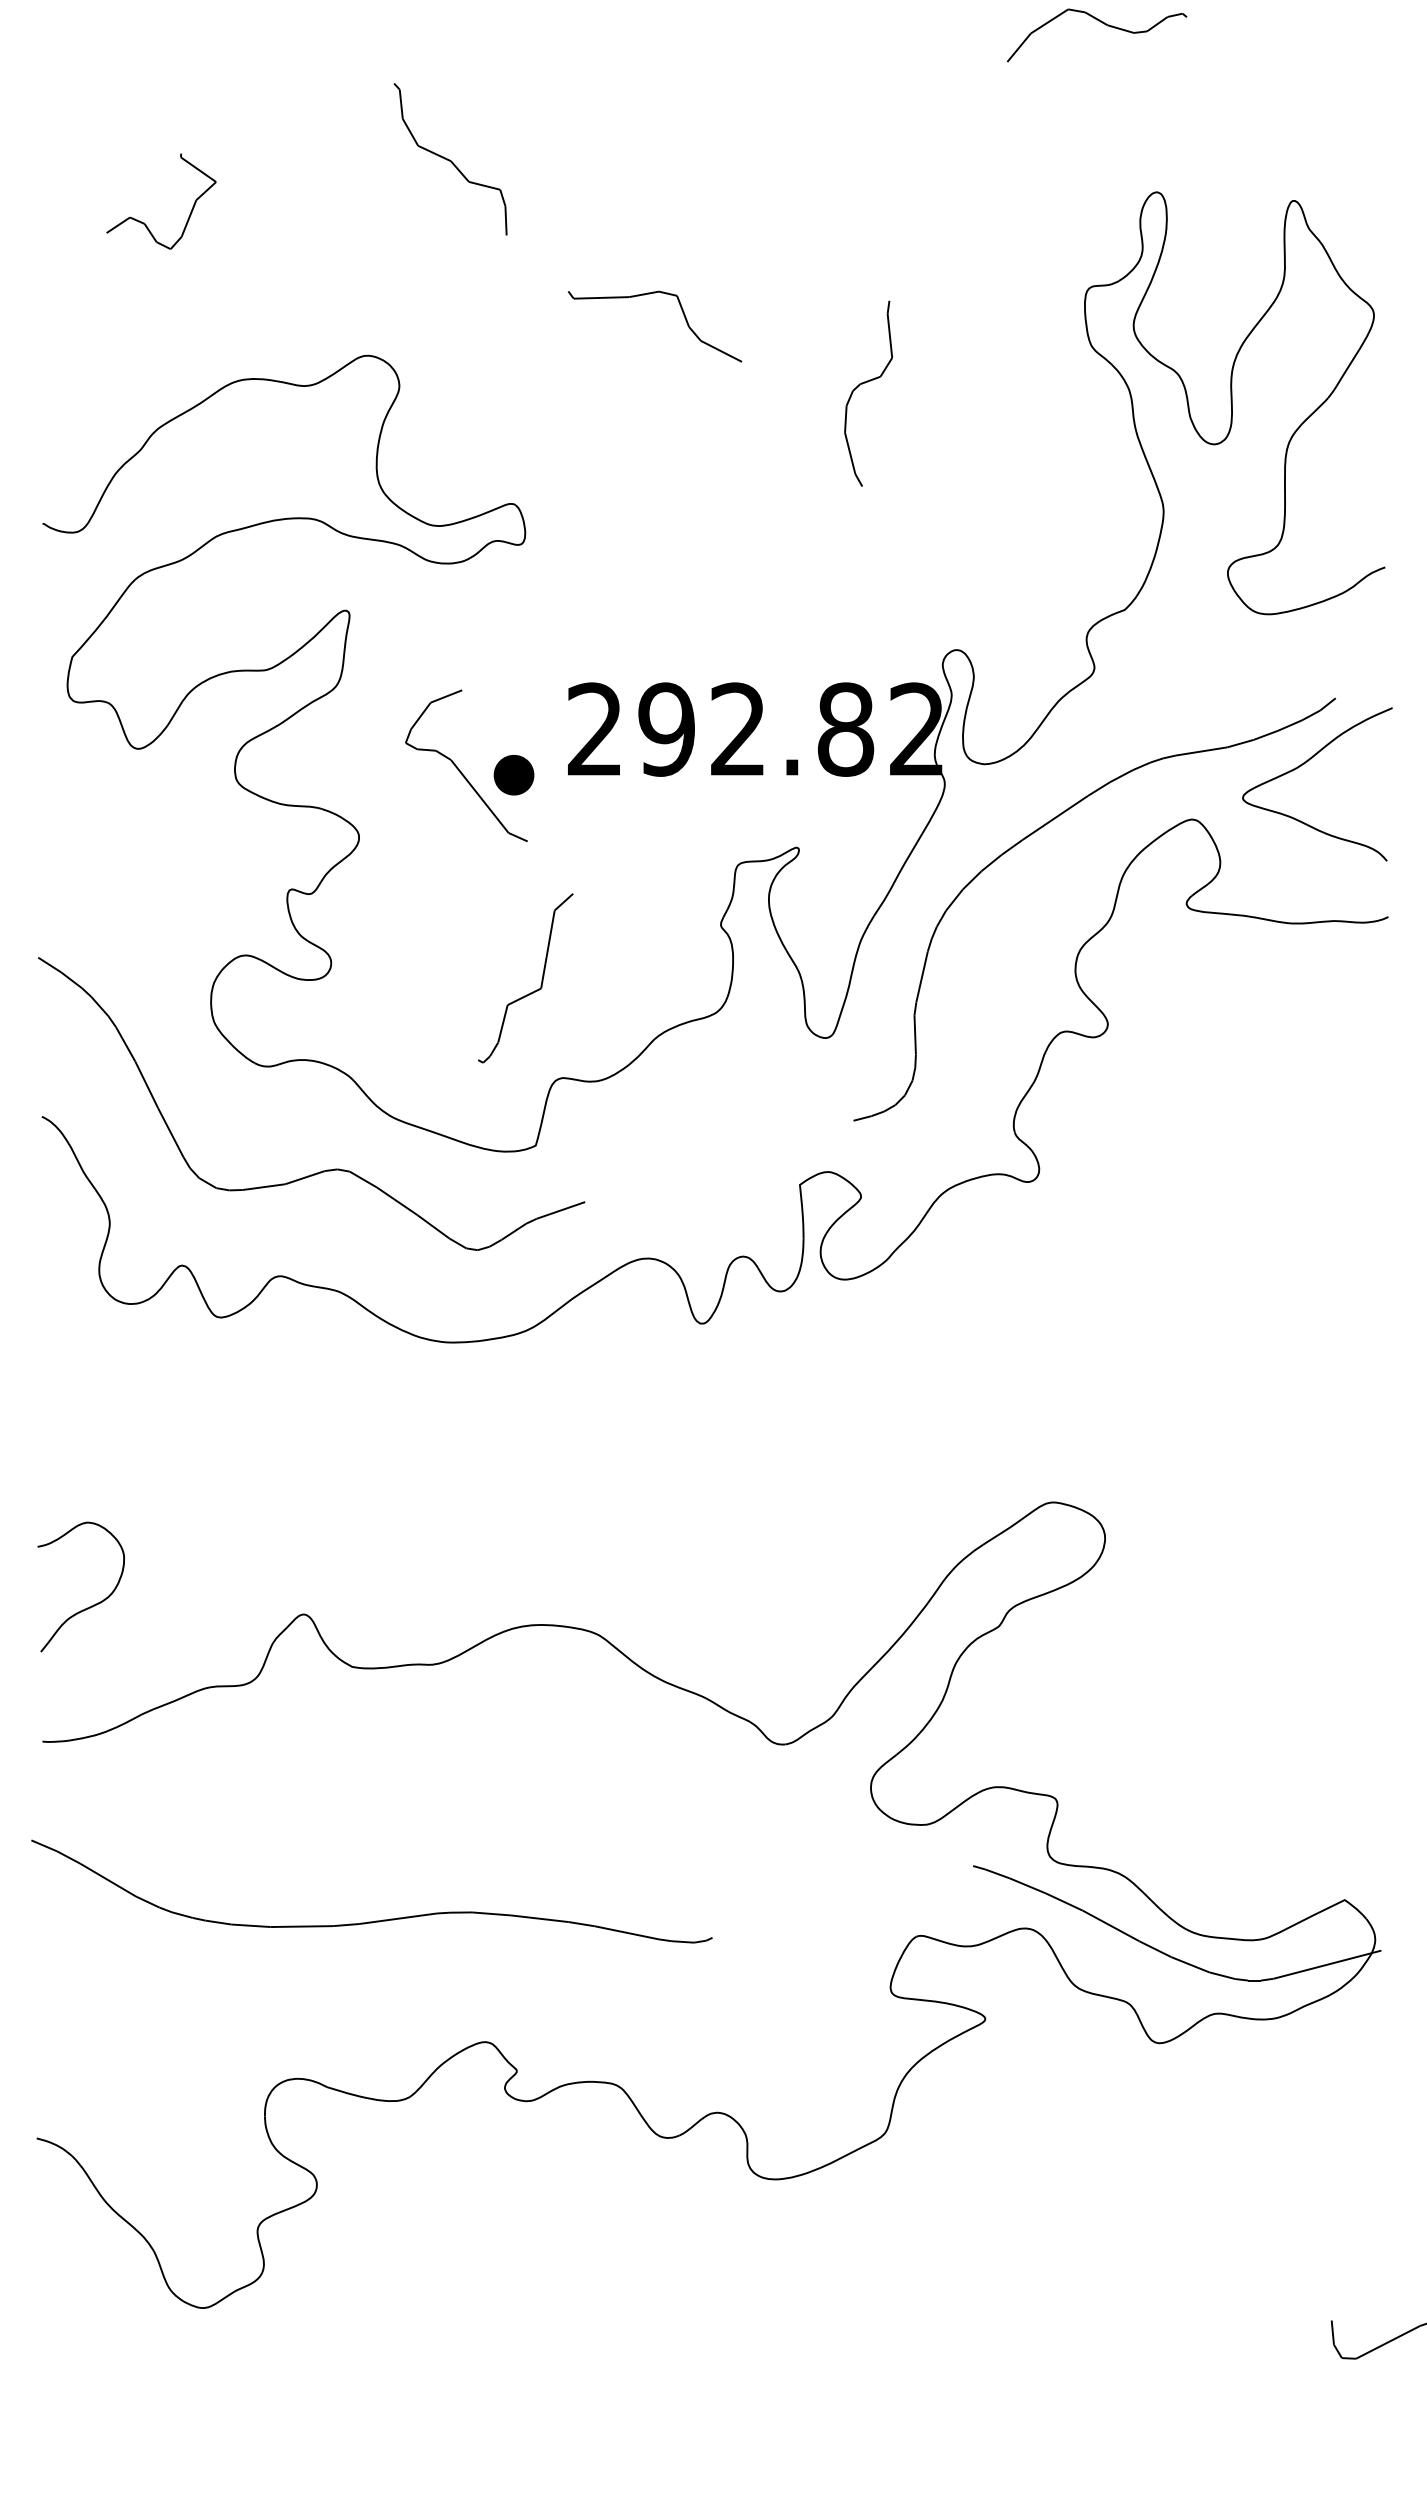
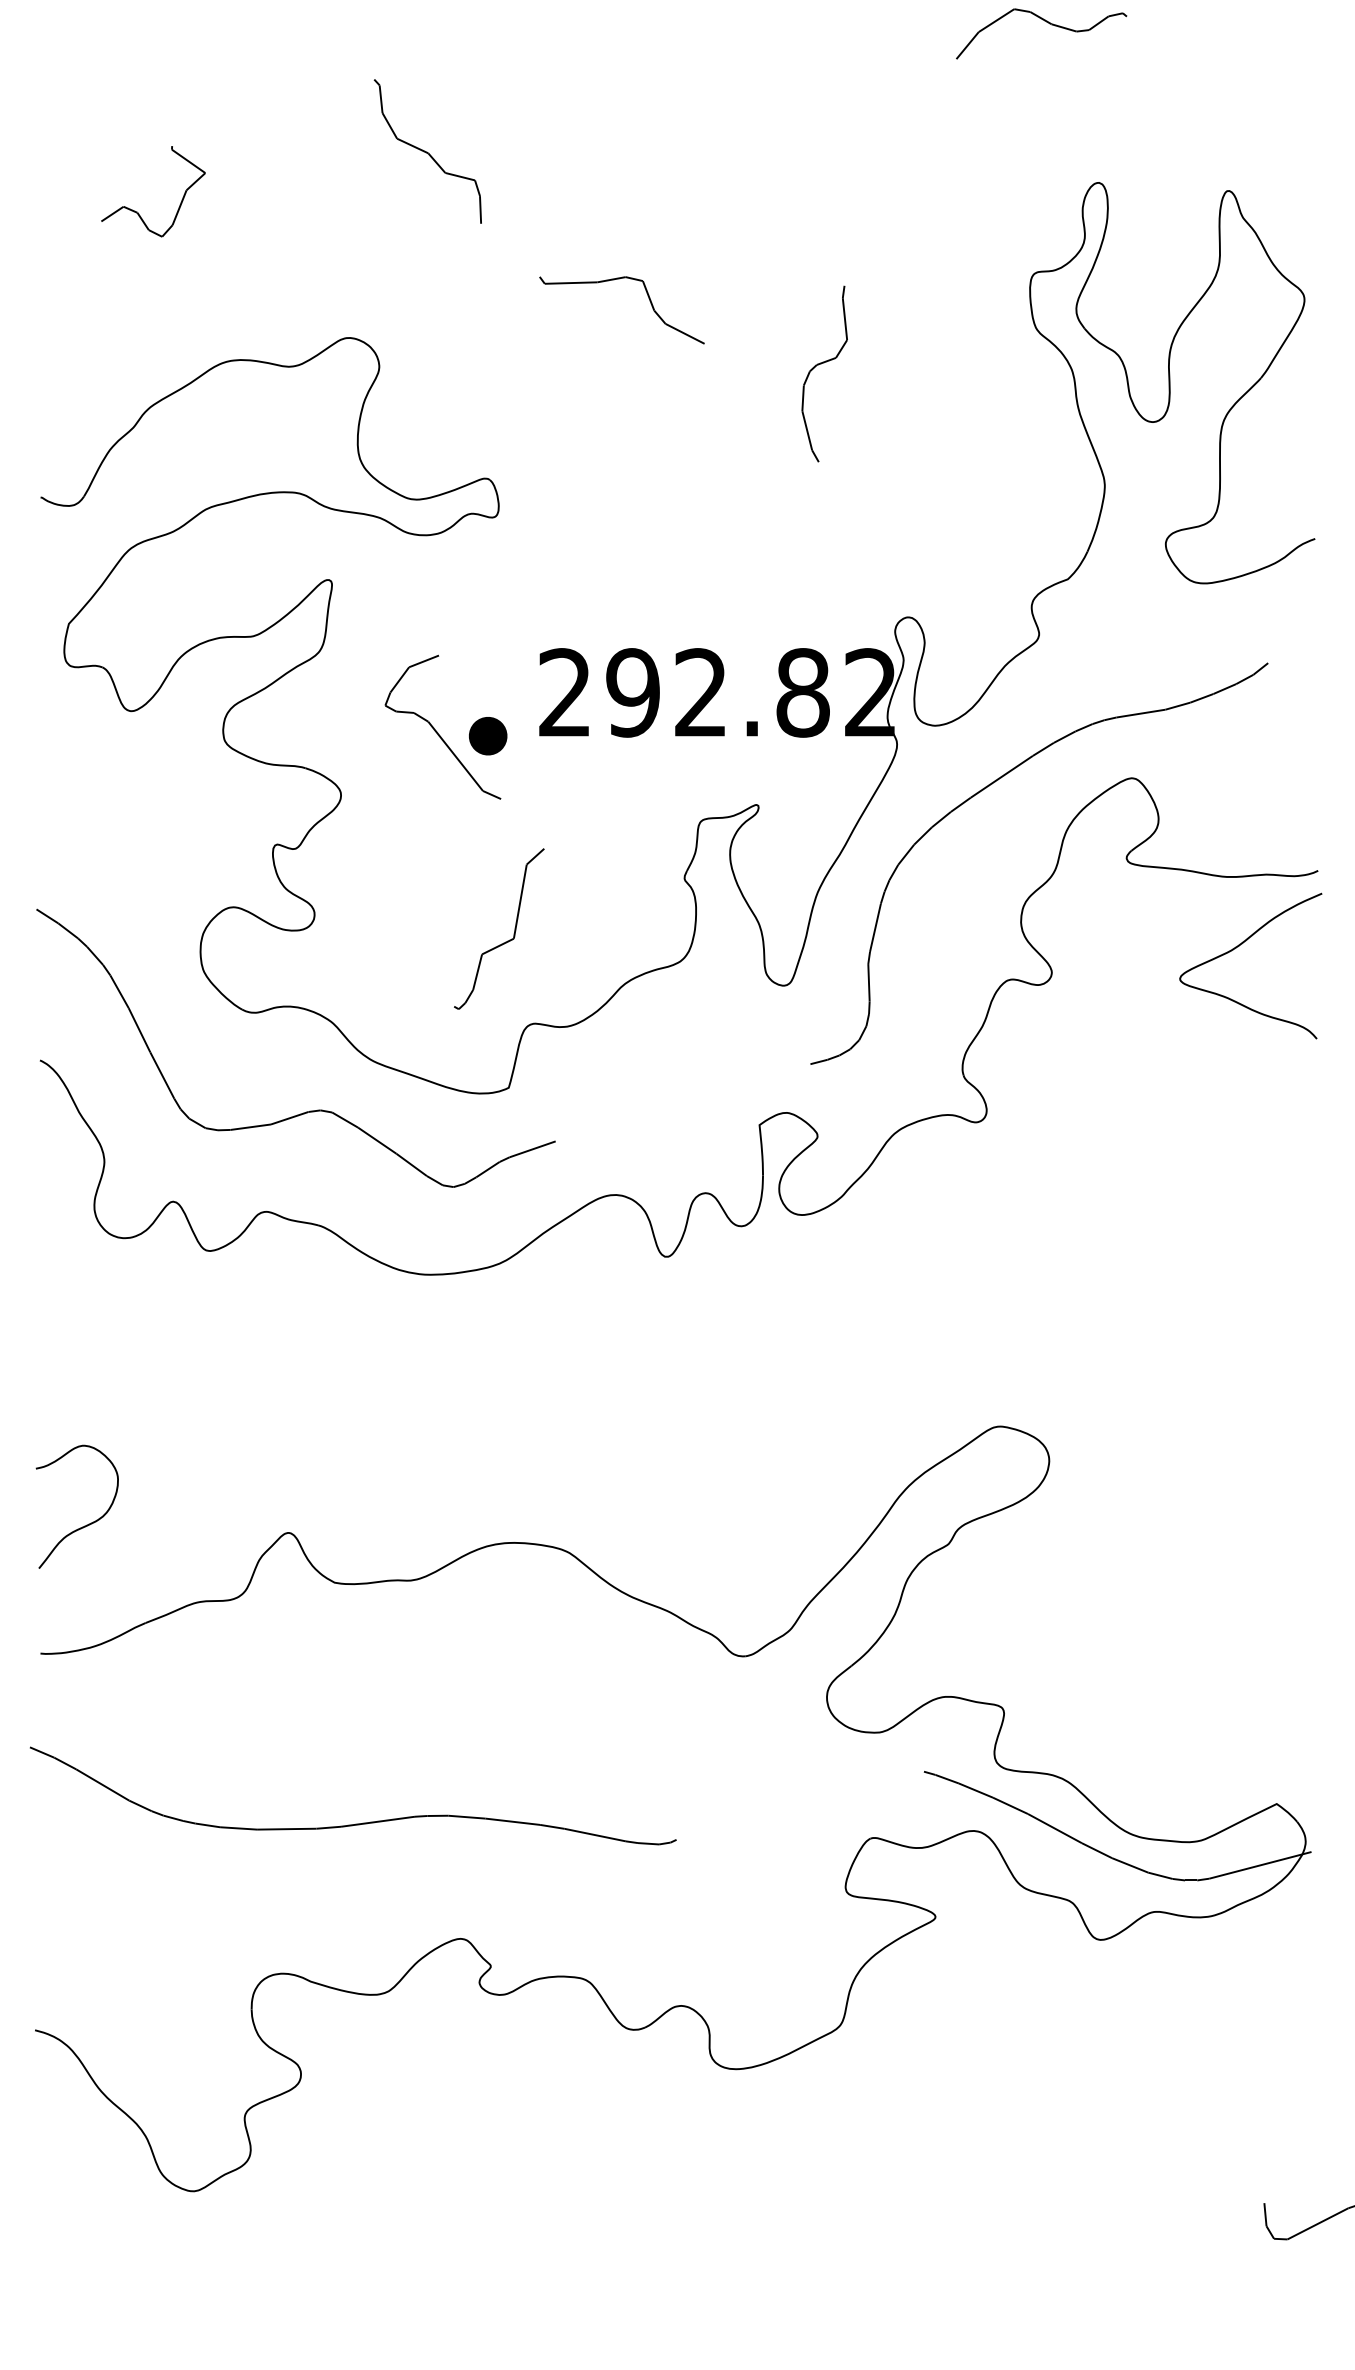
curve: (1304, 764) -> (1238, 947), moved

